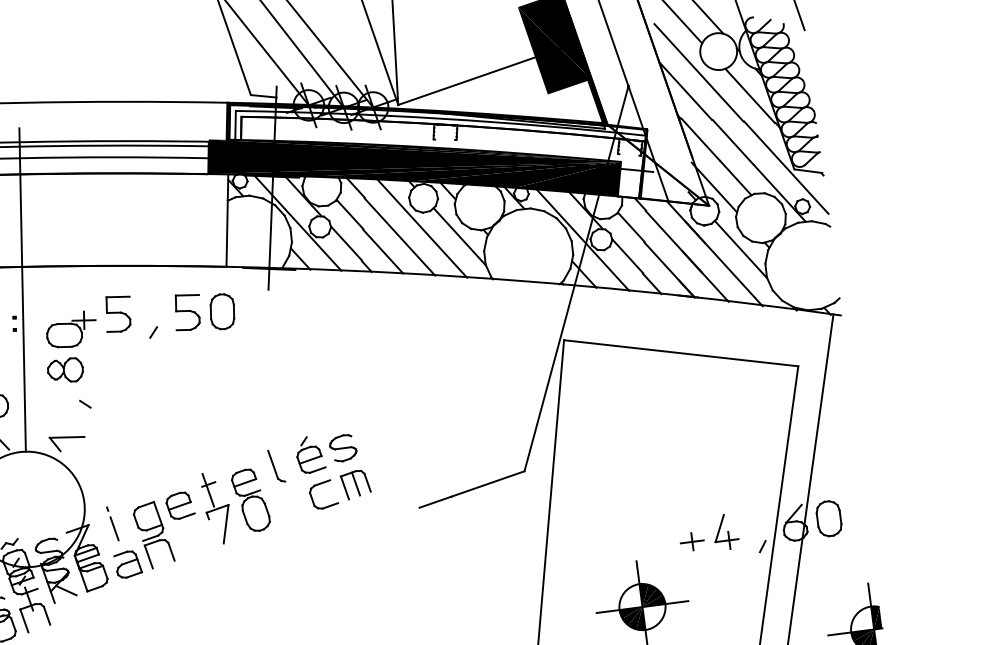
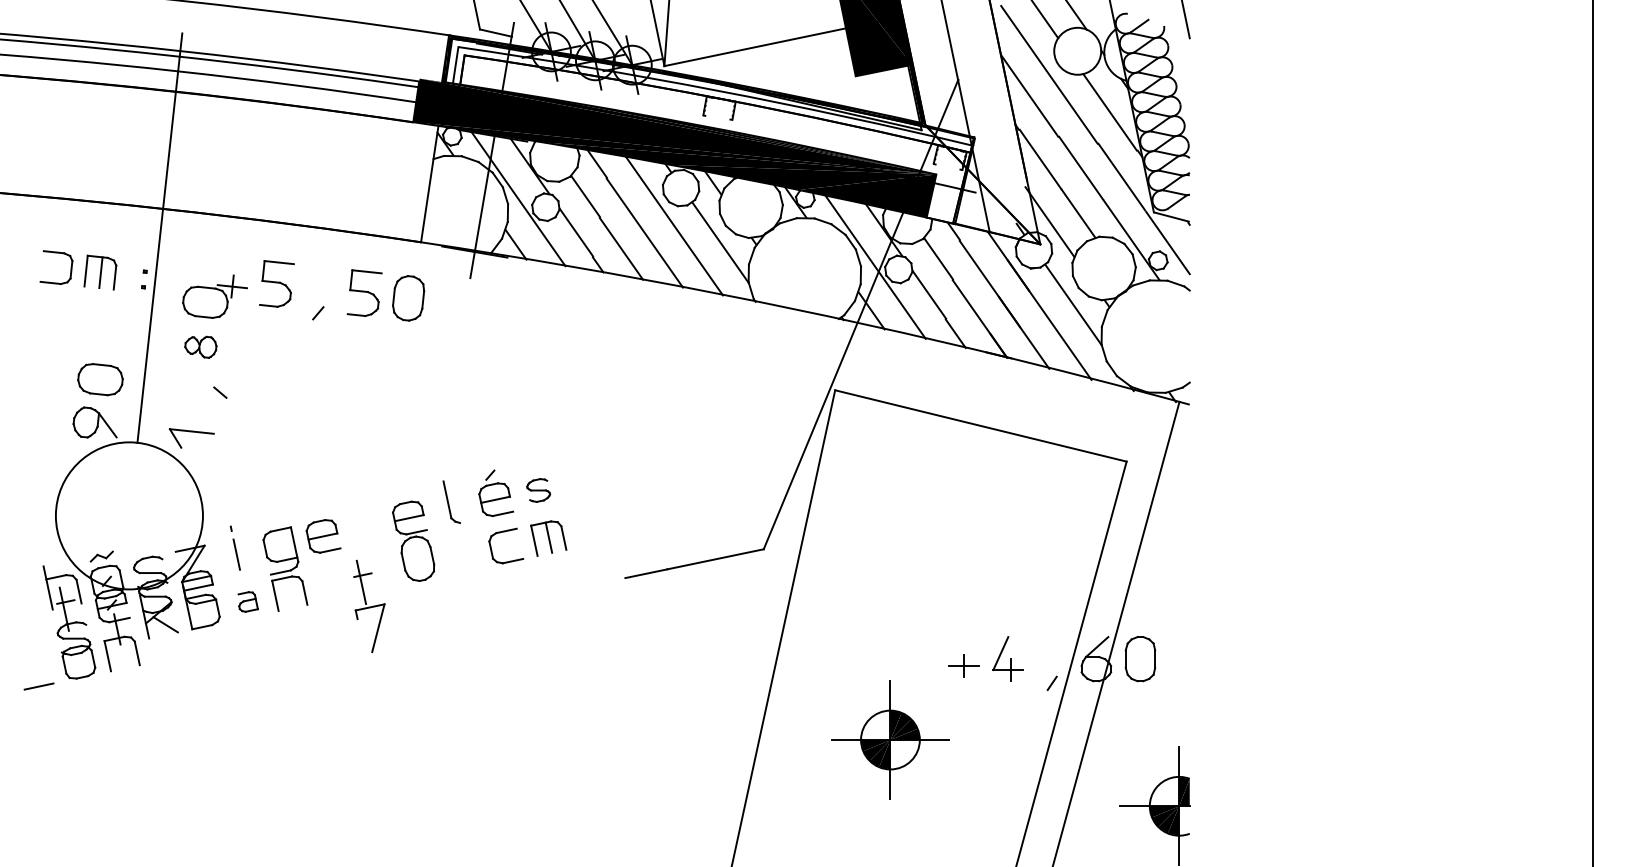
part: (65, 371) -> (200, 347), size x0.7
part: (343, 448) -> (538, 490), size x0.7
part: (216, 507) -> (369, 605), moved
part: (128, 564) -> (248, 601), size x0.6

